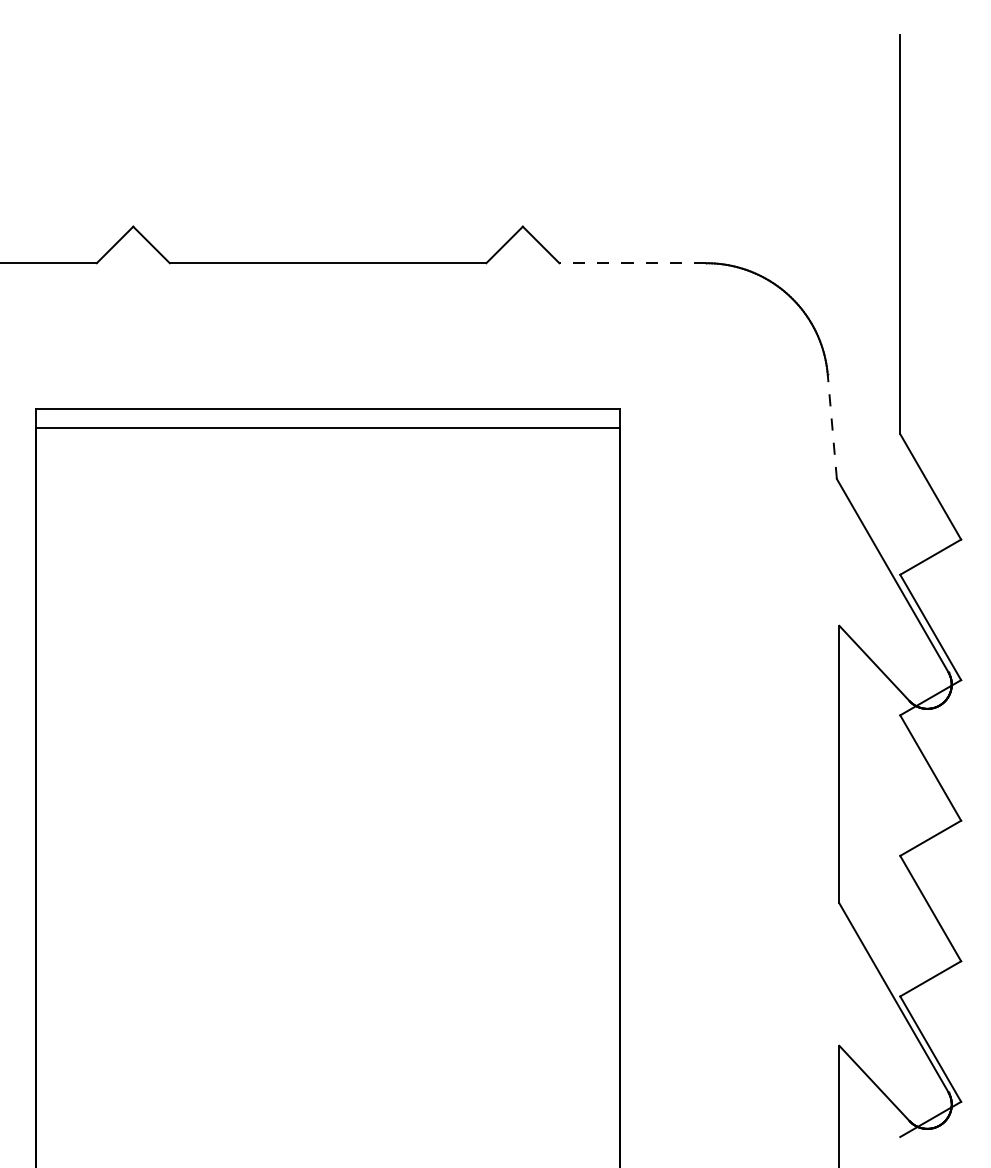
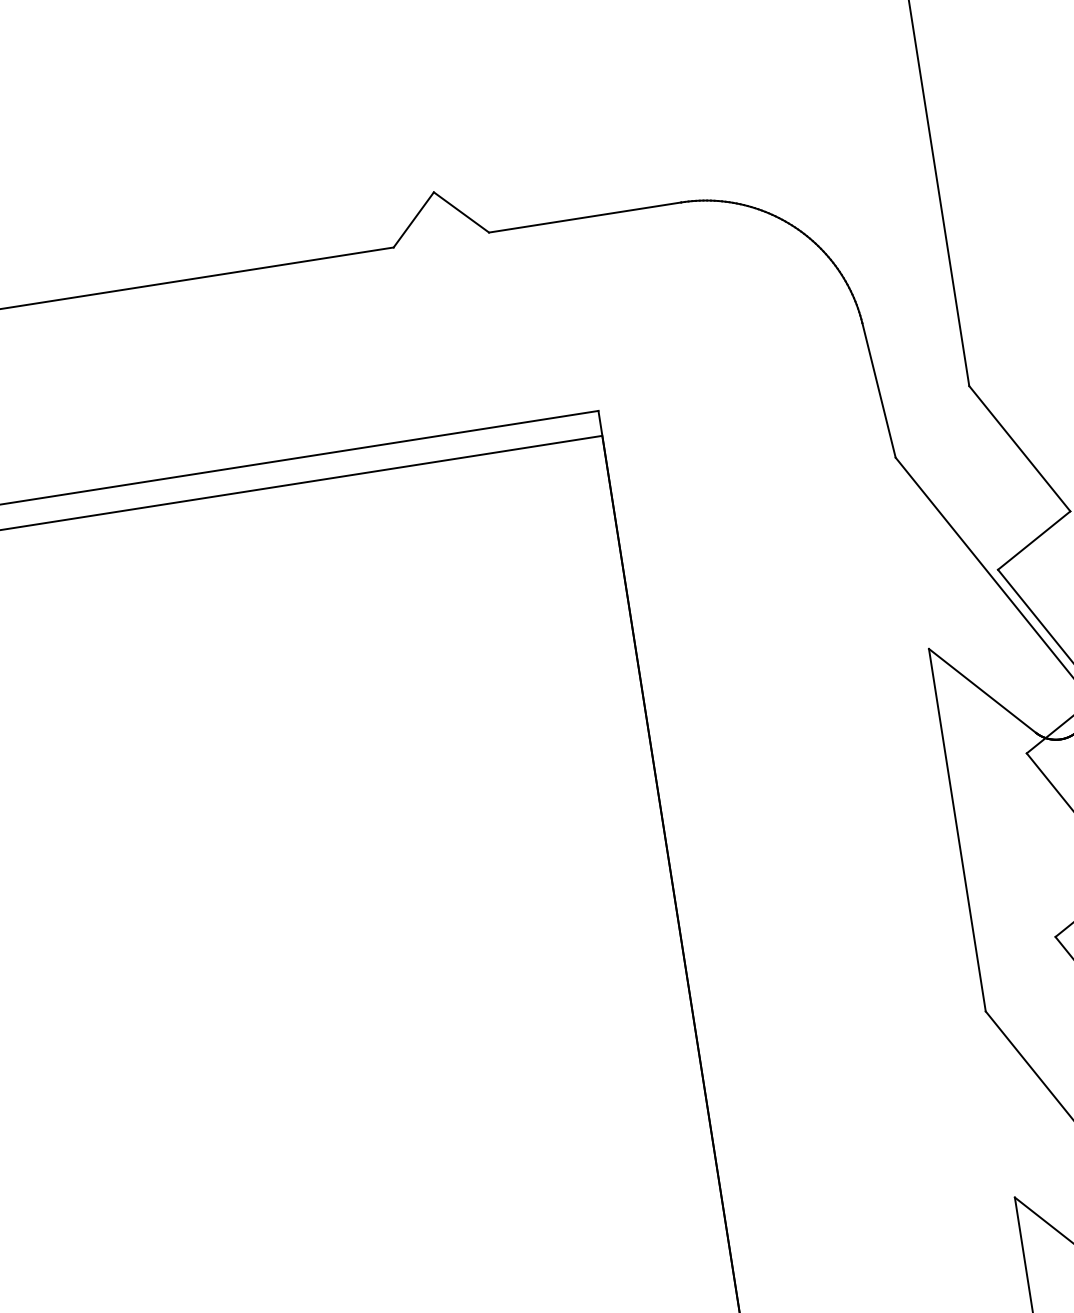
line: (632, 263) -> (584, 217), dashed -> solid
line: (832, 426) -> (879, 389), dashed -> solid

